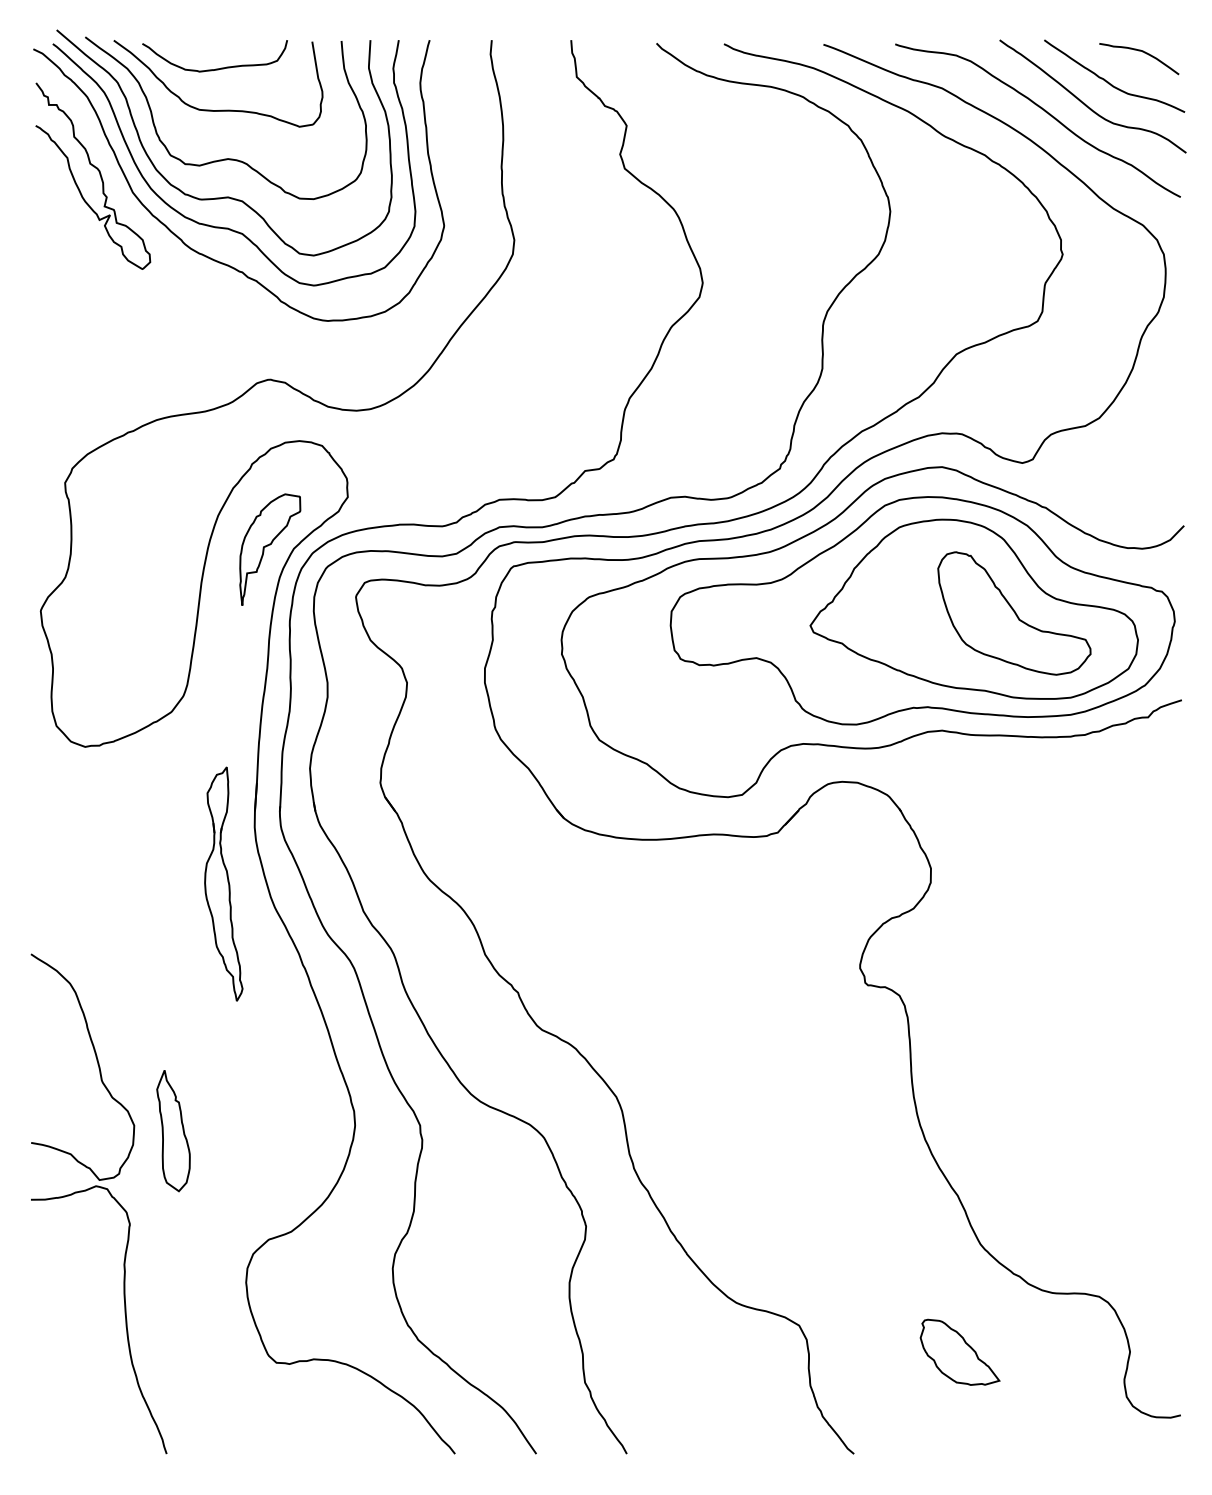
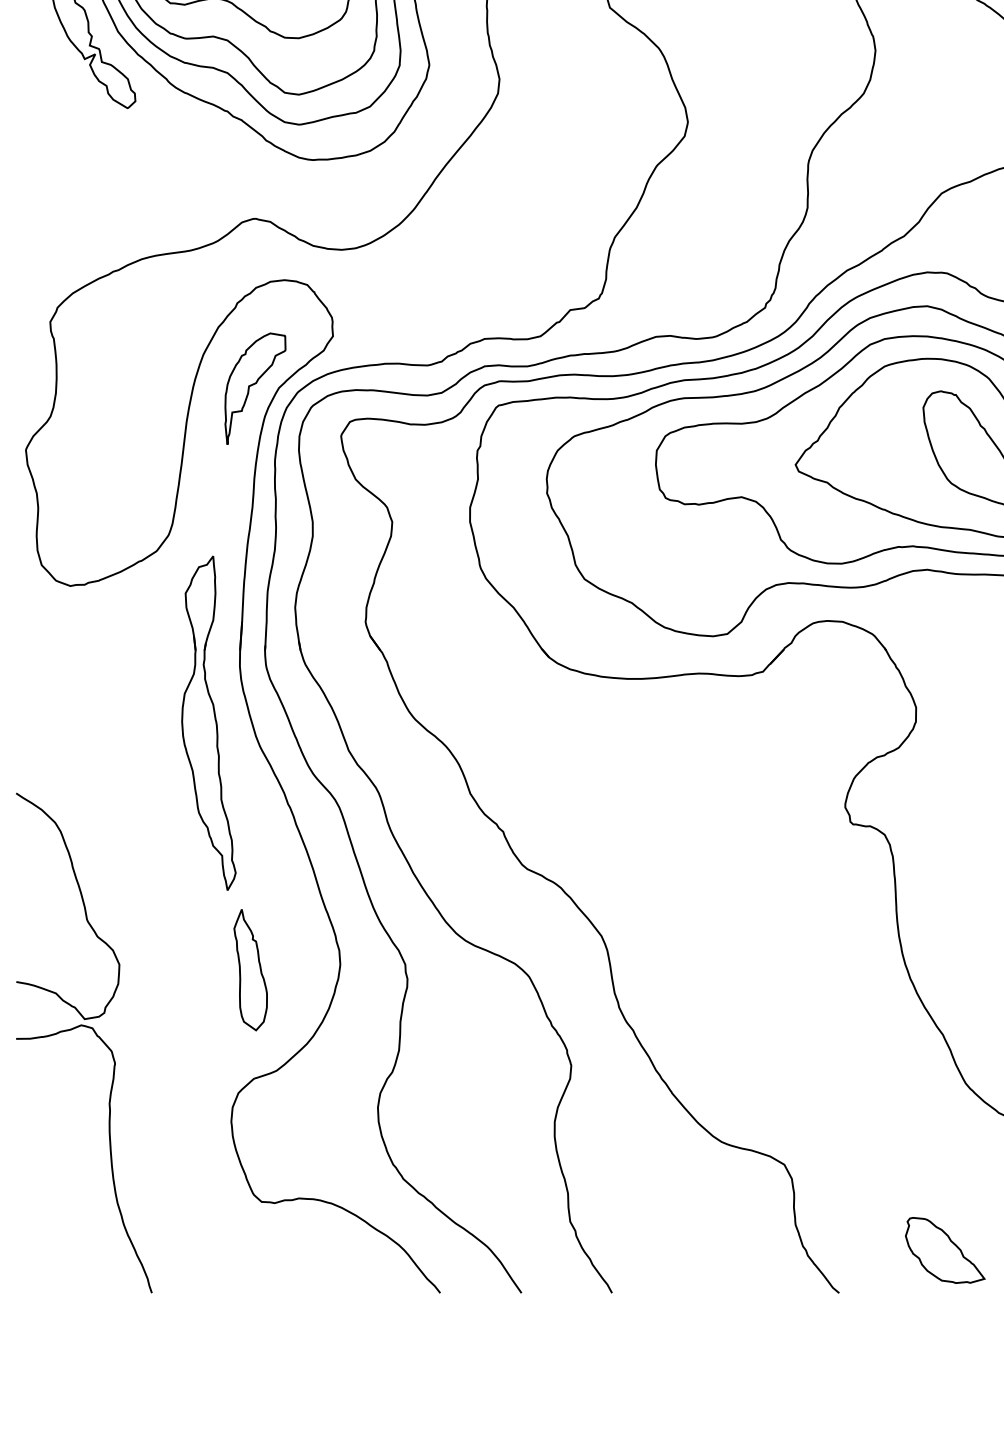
part: (223, 883) -> (208, 722), size x1.43
part: (173, 1131) -> (250, 970), moved
part: (959, 1351) -> (944, 1249), moved

